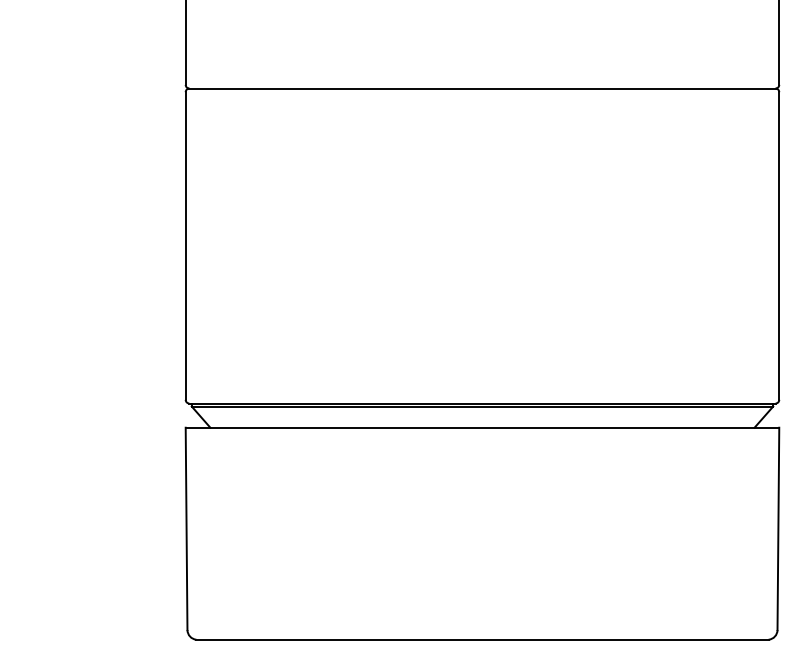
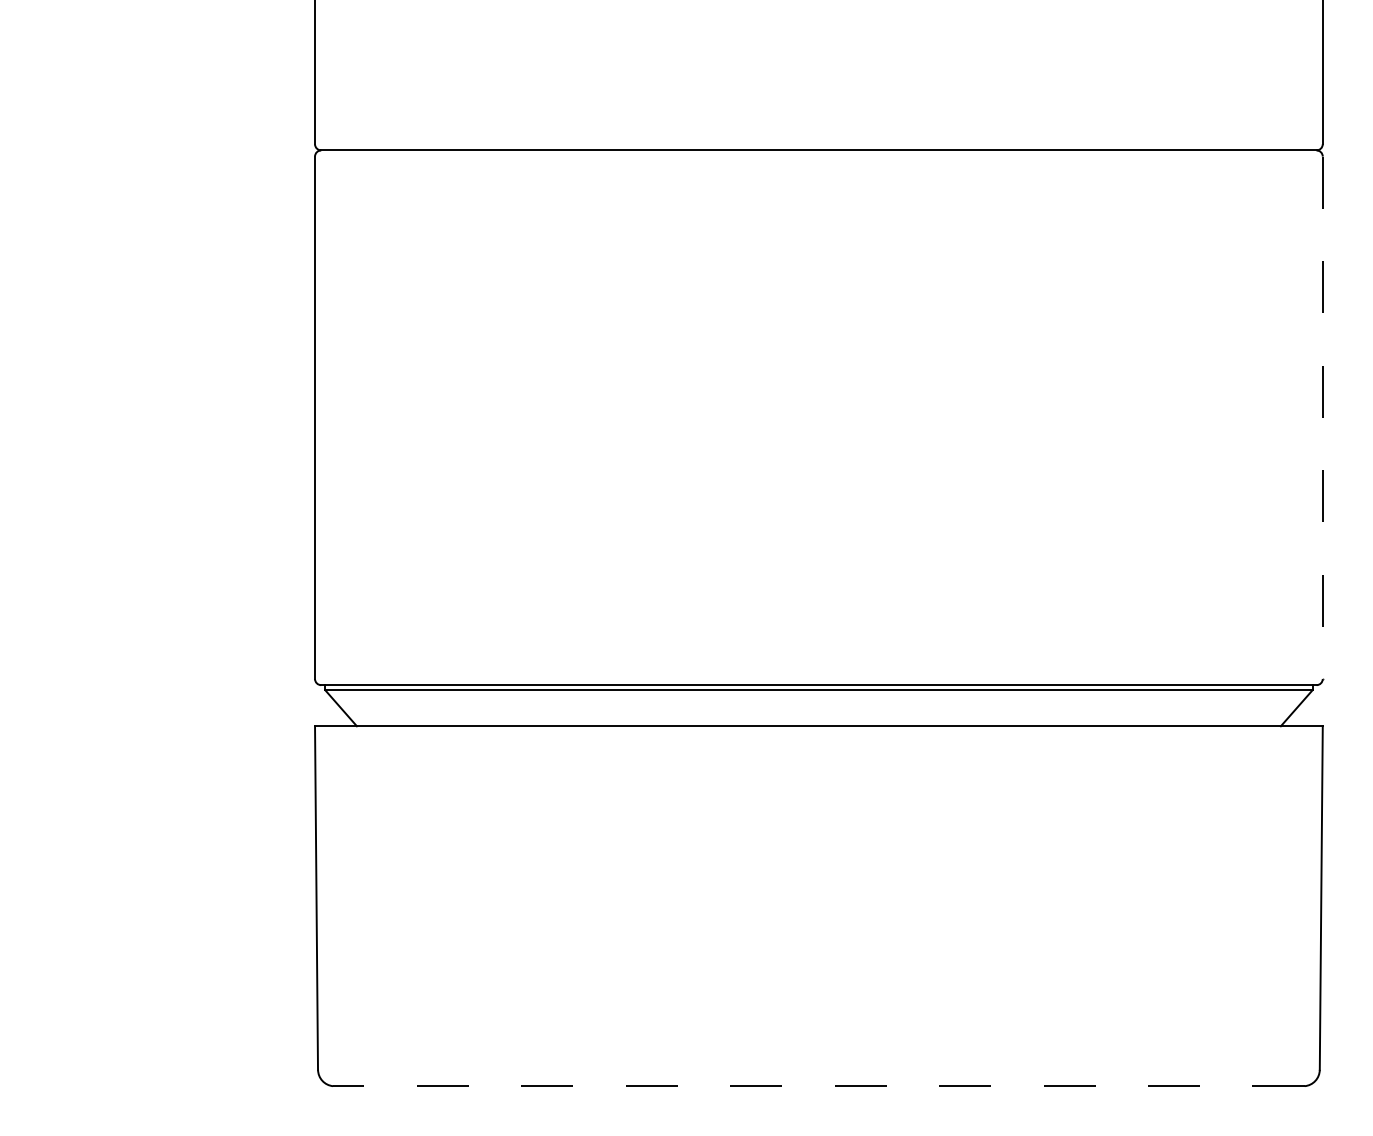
line: (779, 246) -> (1323, 418), solid -> dashed
line: (481, 639) -> (817, 1085), solid -> dashed

